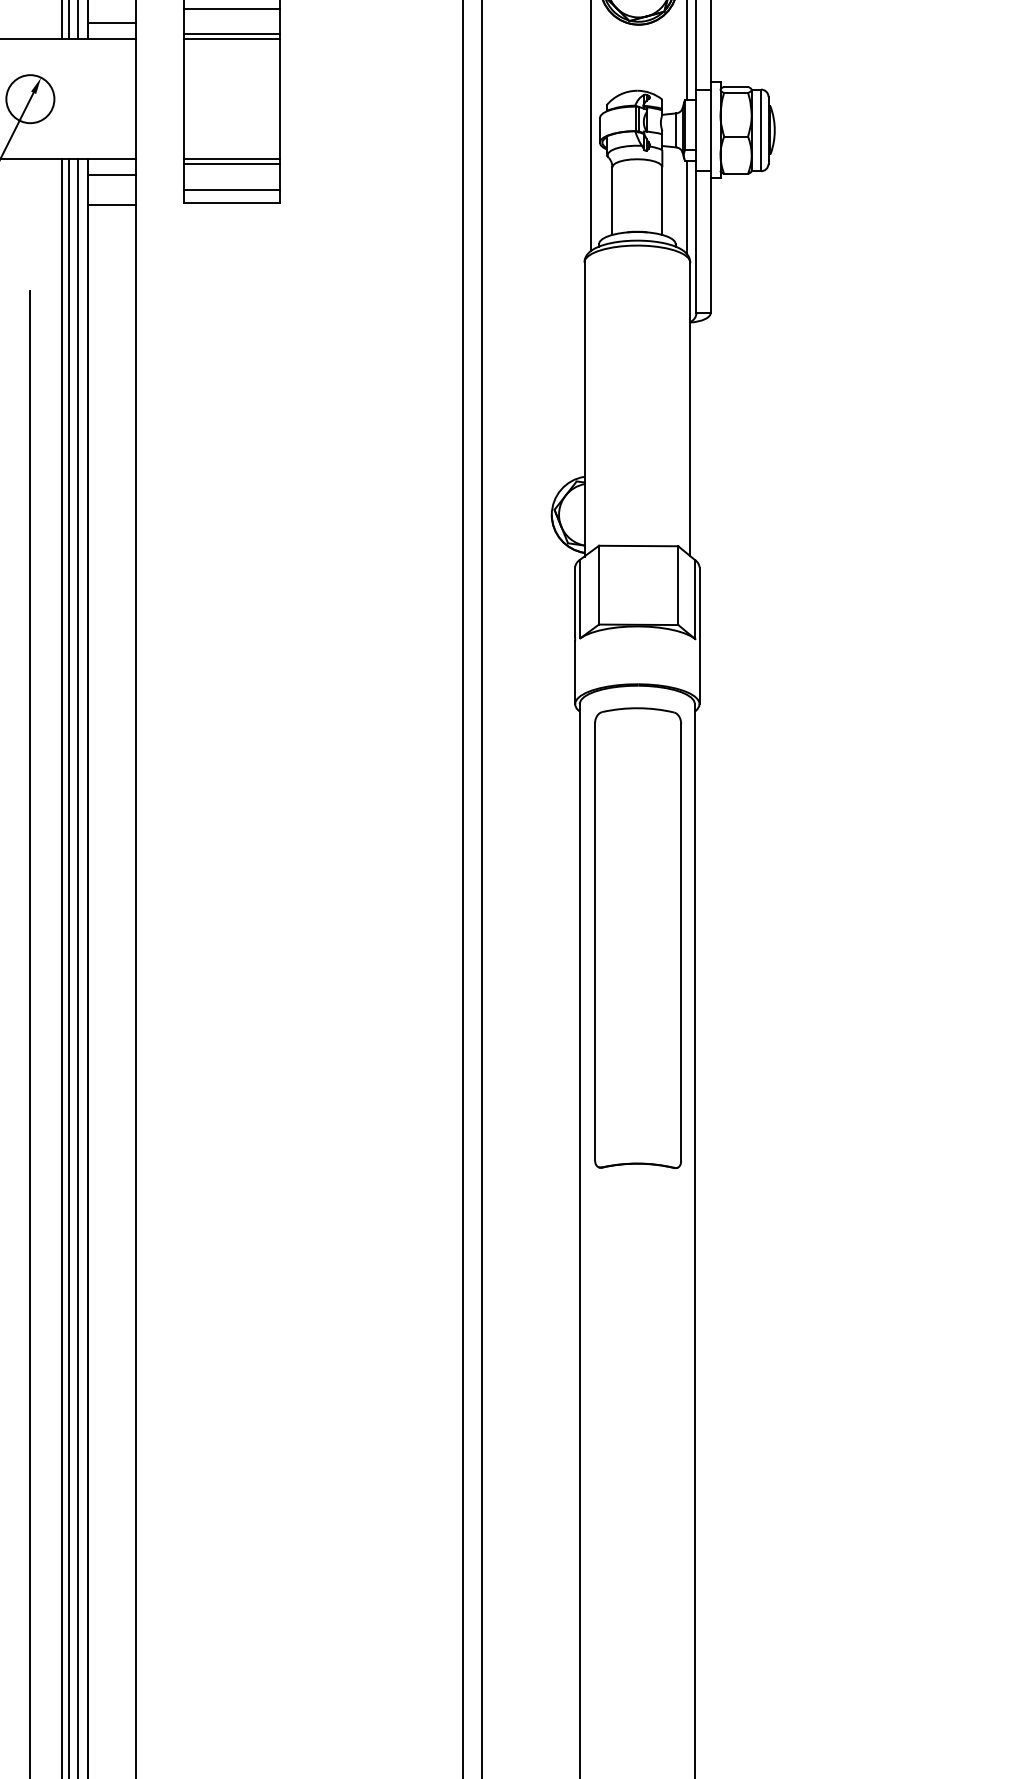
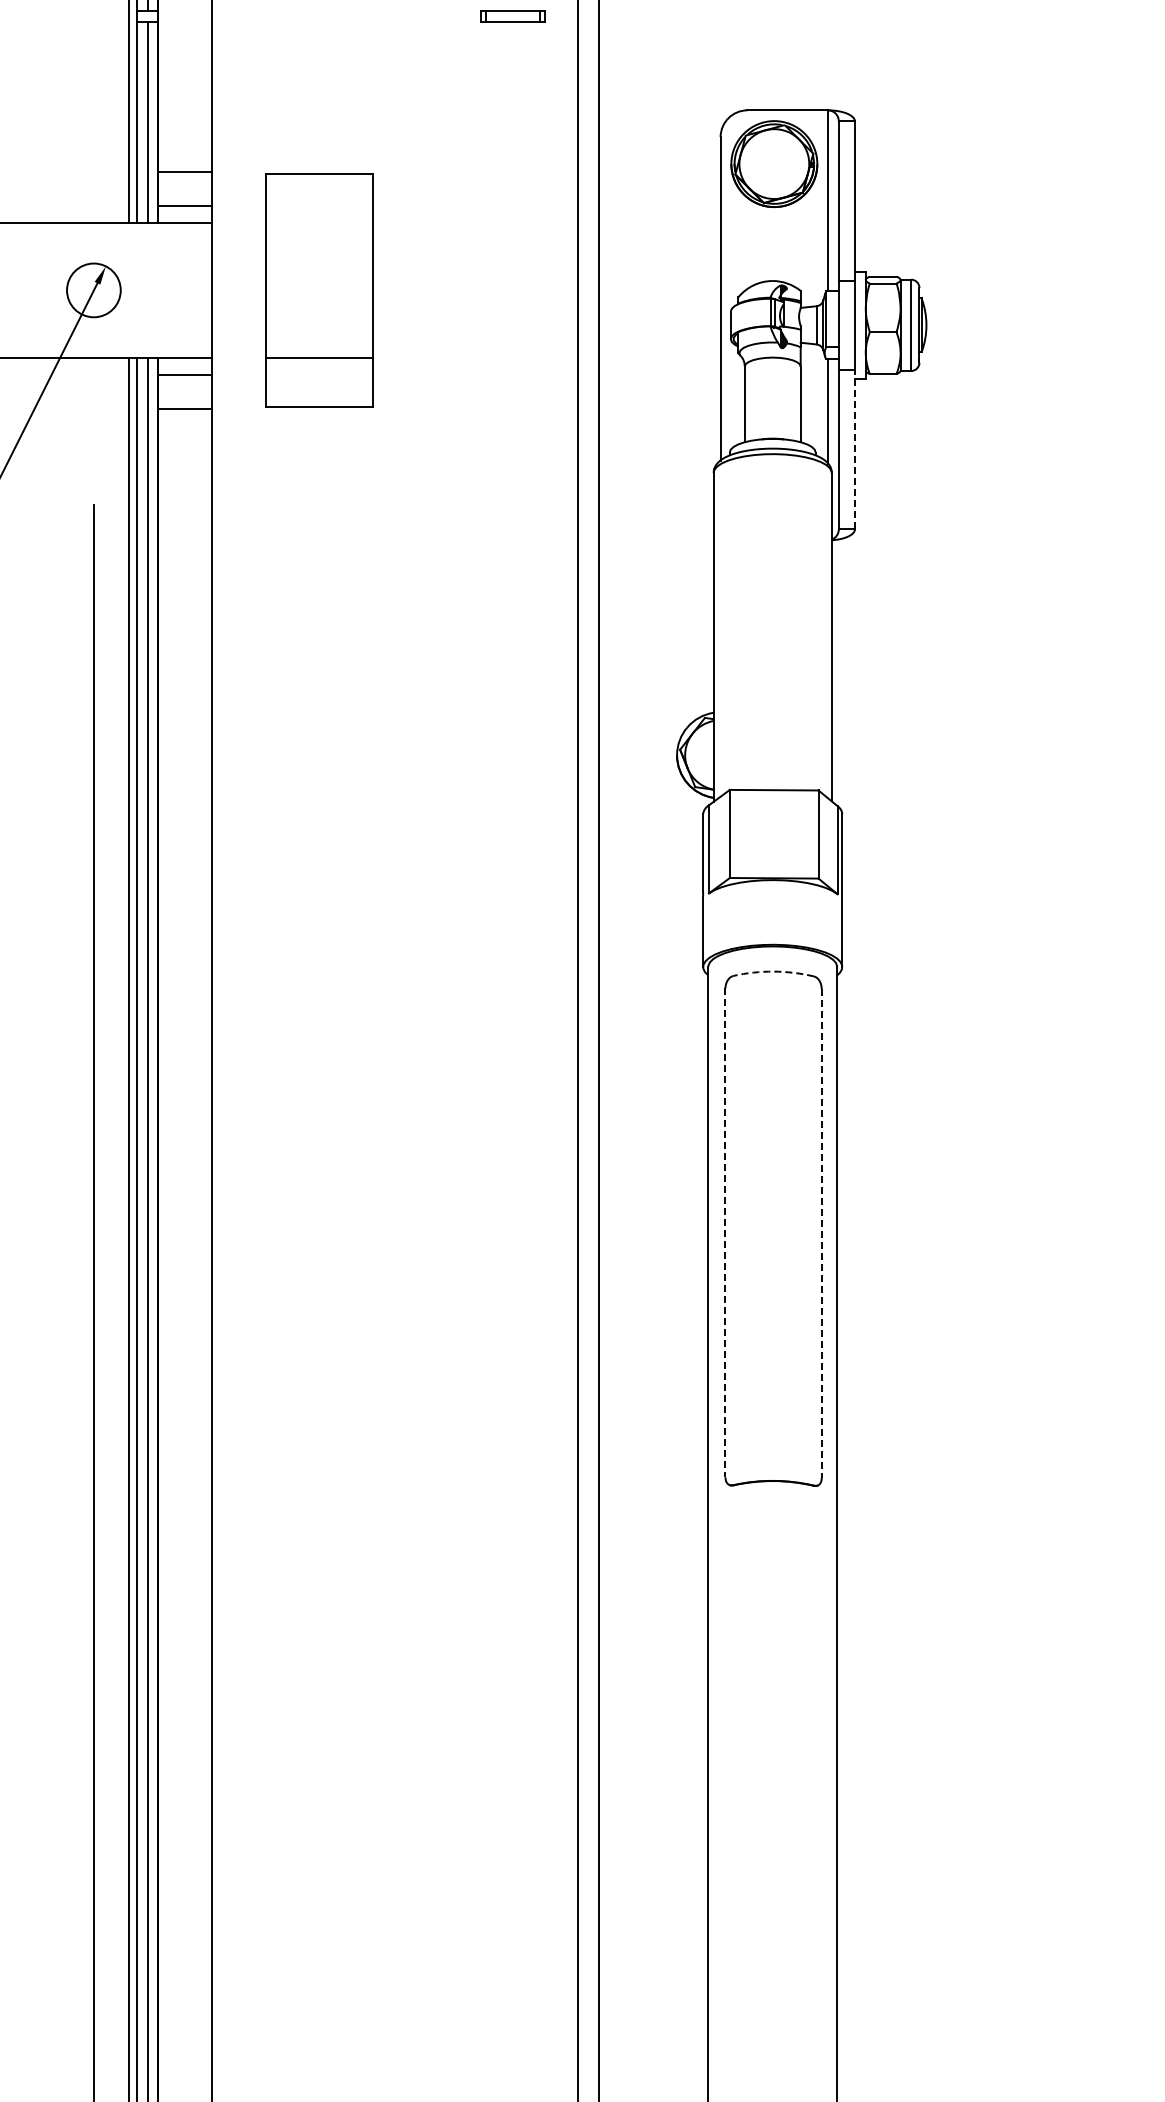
line: (232, 8) -> (319, 189), removed
line: (232, 33) -> (319, 217), removed
line: (232, 39) -> (319, 223), removed
line: (232, 164) -> (319, 363), removed
line: (232, 189) -> (319, 391), removed
line: (710, 241) -> (854, 449), solid -> dashed
arc: (638, 708) -> (773, 971), solid -> dashed
line: (595, 942) -> (725, 1233), solid -> dashed
line: (680, 942) -> (821, 1233), solid -> dashed

